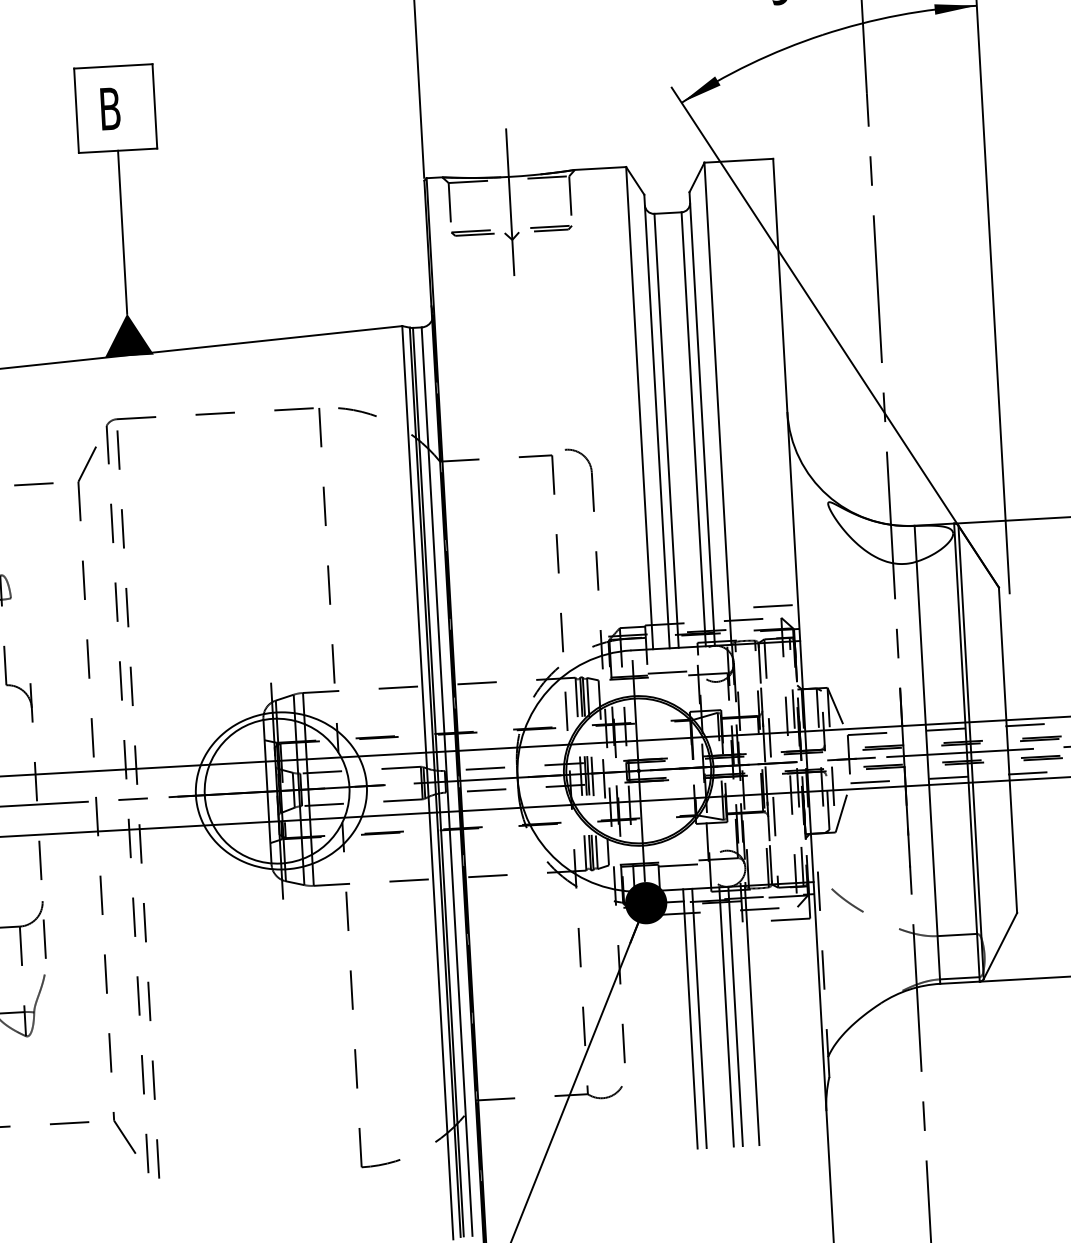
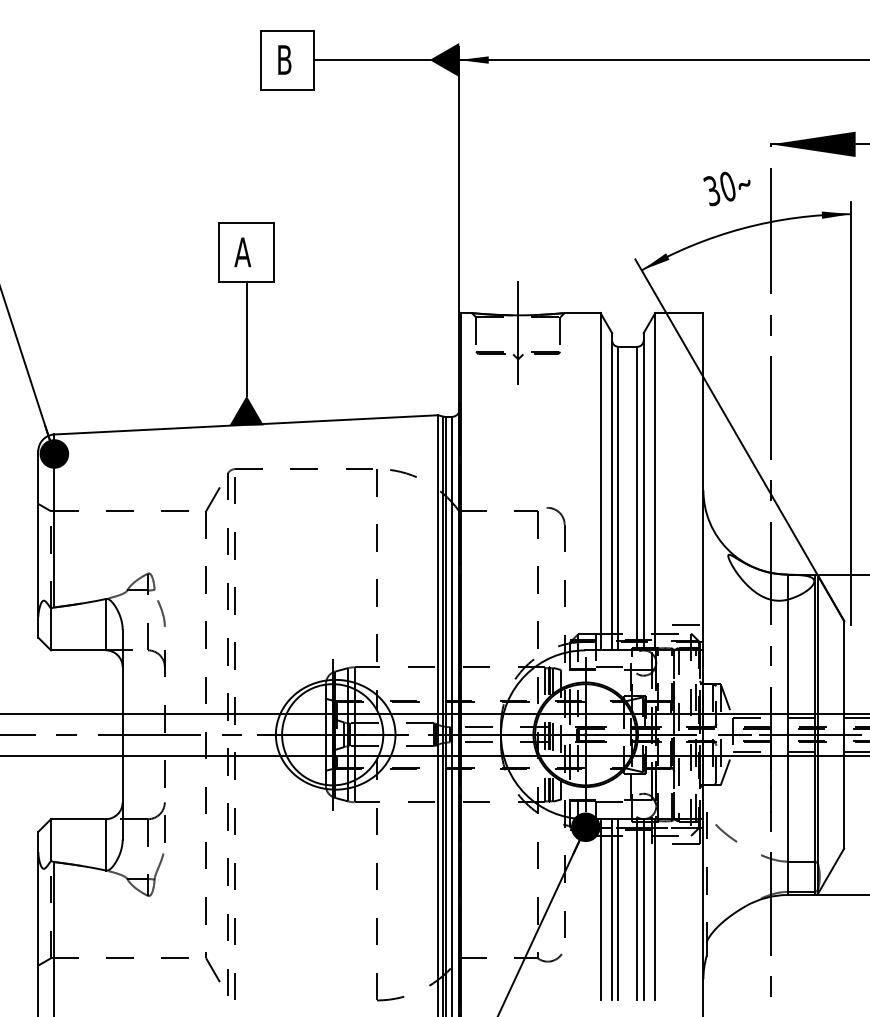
text: (109, 109) -> (242, 252), B -> A
curve: (22, 631) -> (161, 613), added
line: (673, 1019) -> (600, 909), added

